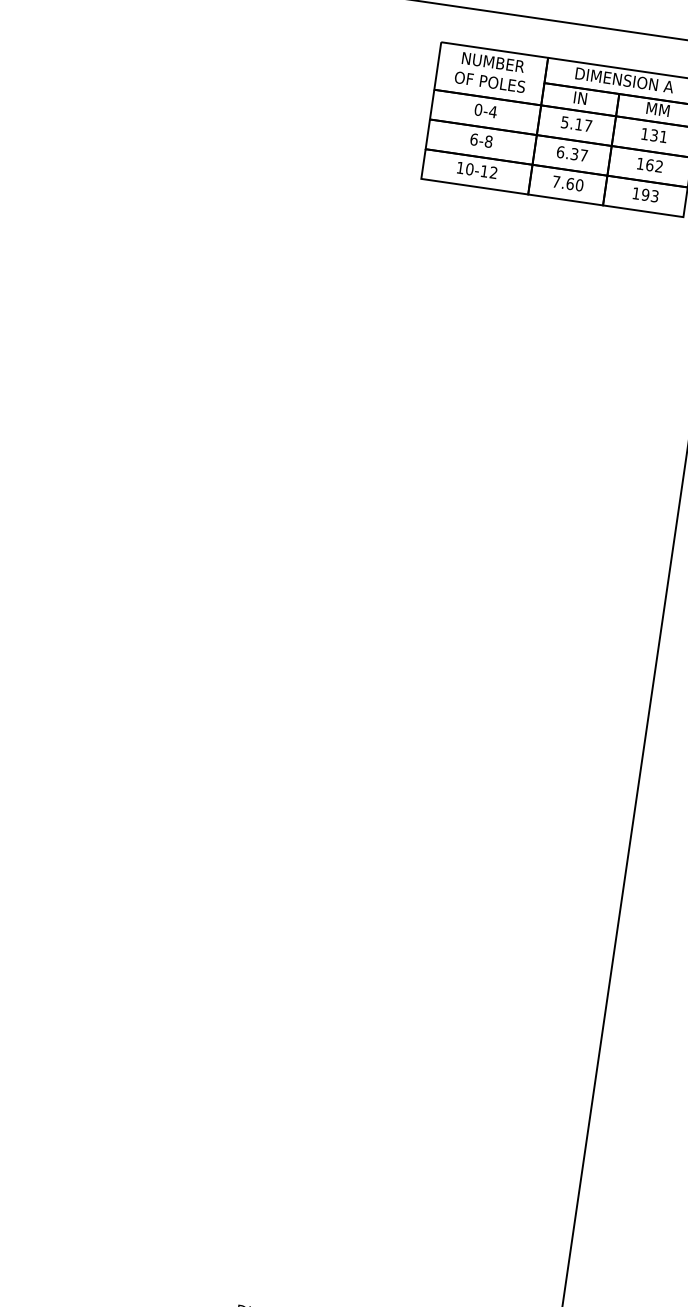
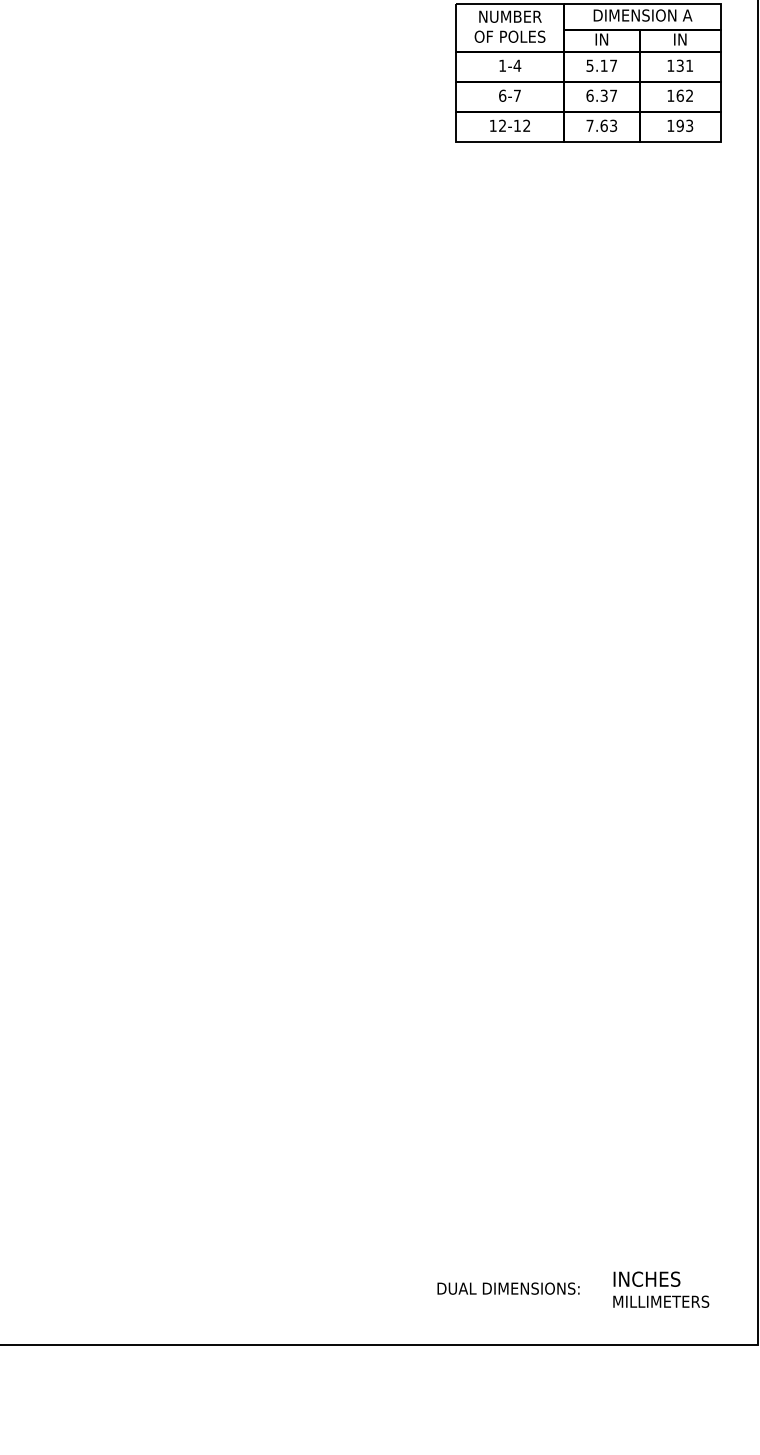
text: (478, 109) -> (502, 65), 0-4 -> 1-4
text: (658, 109) -> (680, 39), MM -> IN
text: (488, 141) -> (517, 95), 6-8 -> 6-7
text: (469, 168) -> (502, 125), 10-12 -> 12-12
text: (579, 184) -> (613, 125), 7.60 -> 7.63

